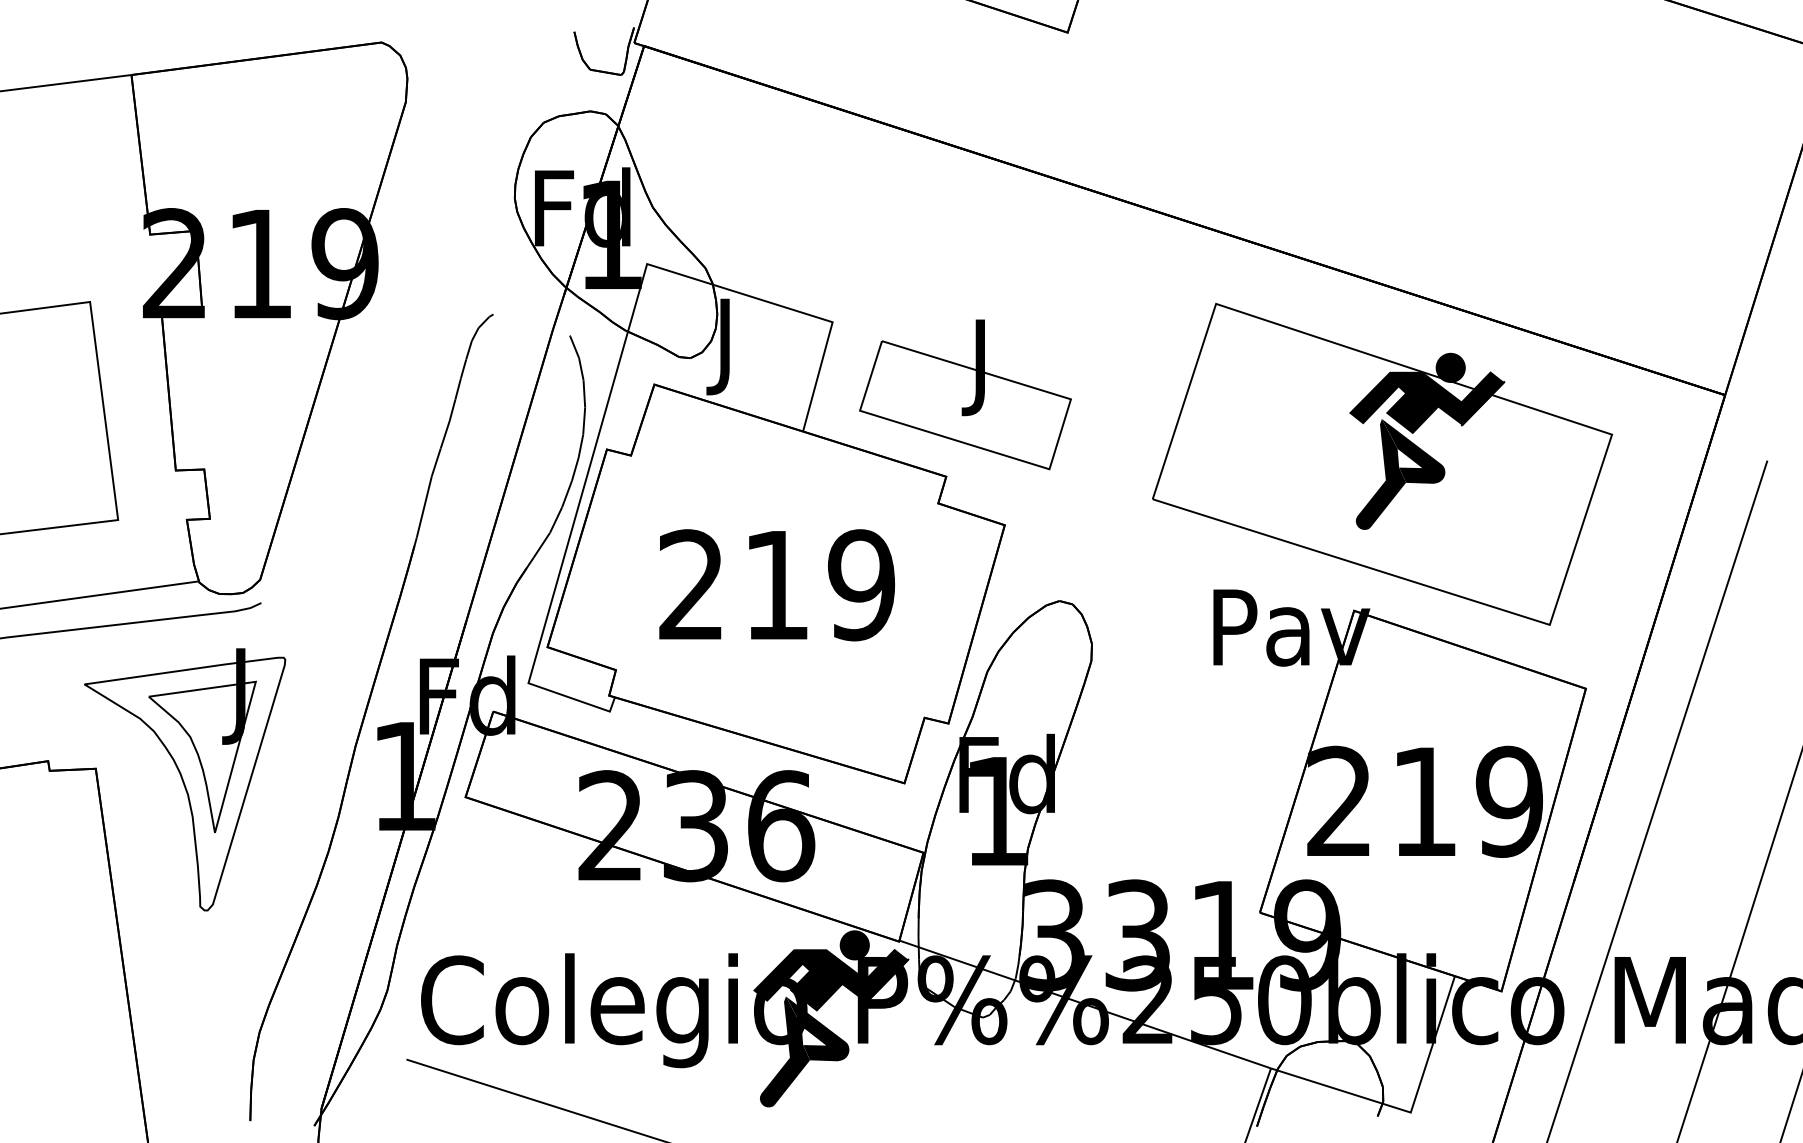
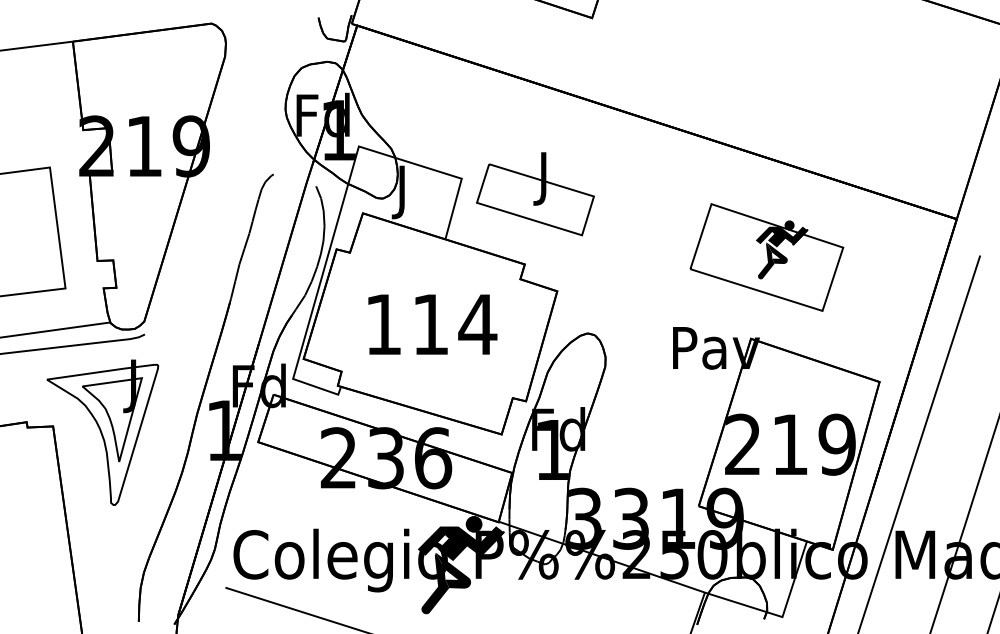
part: (965, 395) -> (535, 194), moved
part: (1381, 464) -> (766, 257), size x0.6
text: (777, 585) -> (431, 324), 219 -> 114

